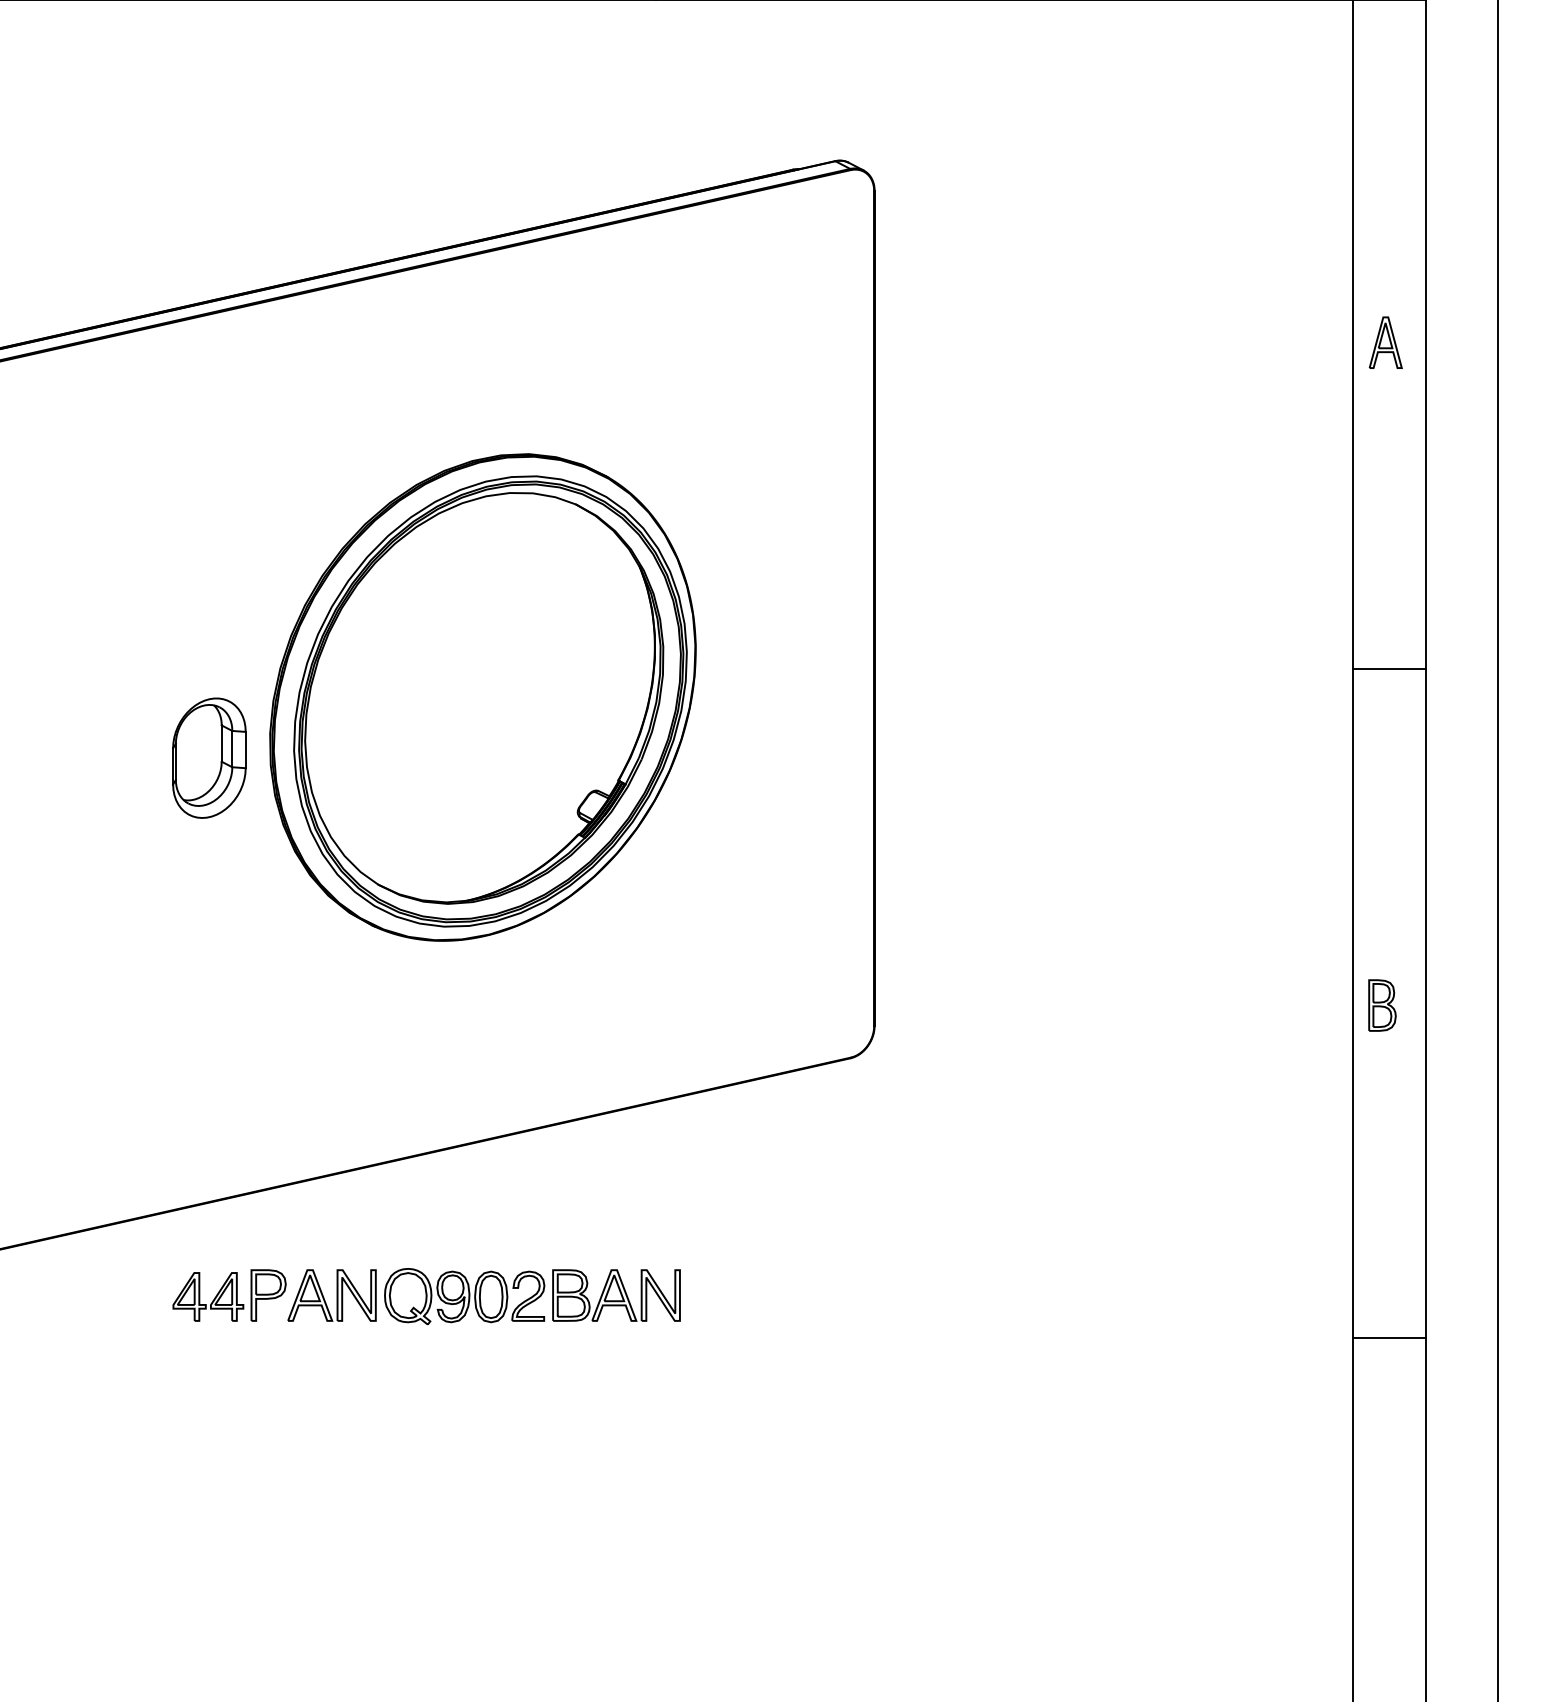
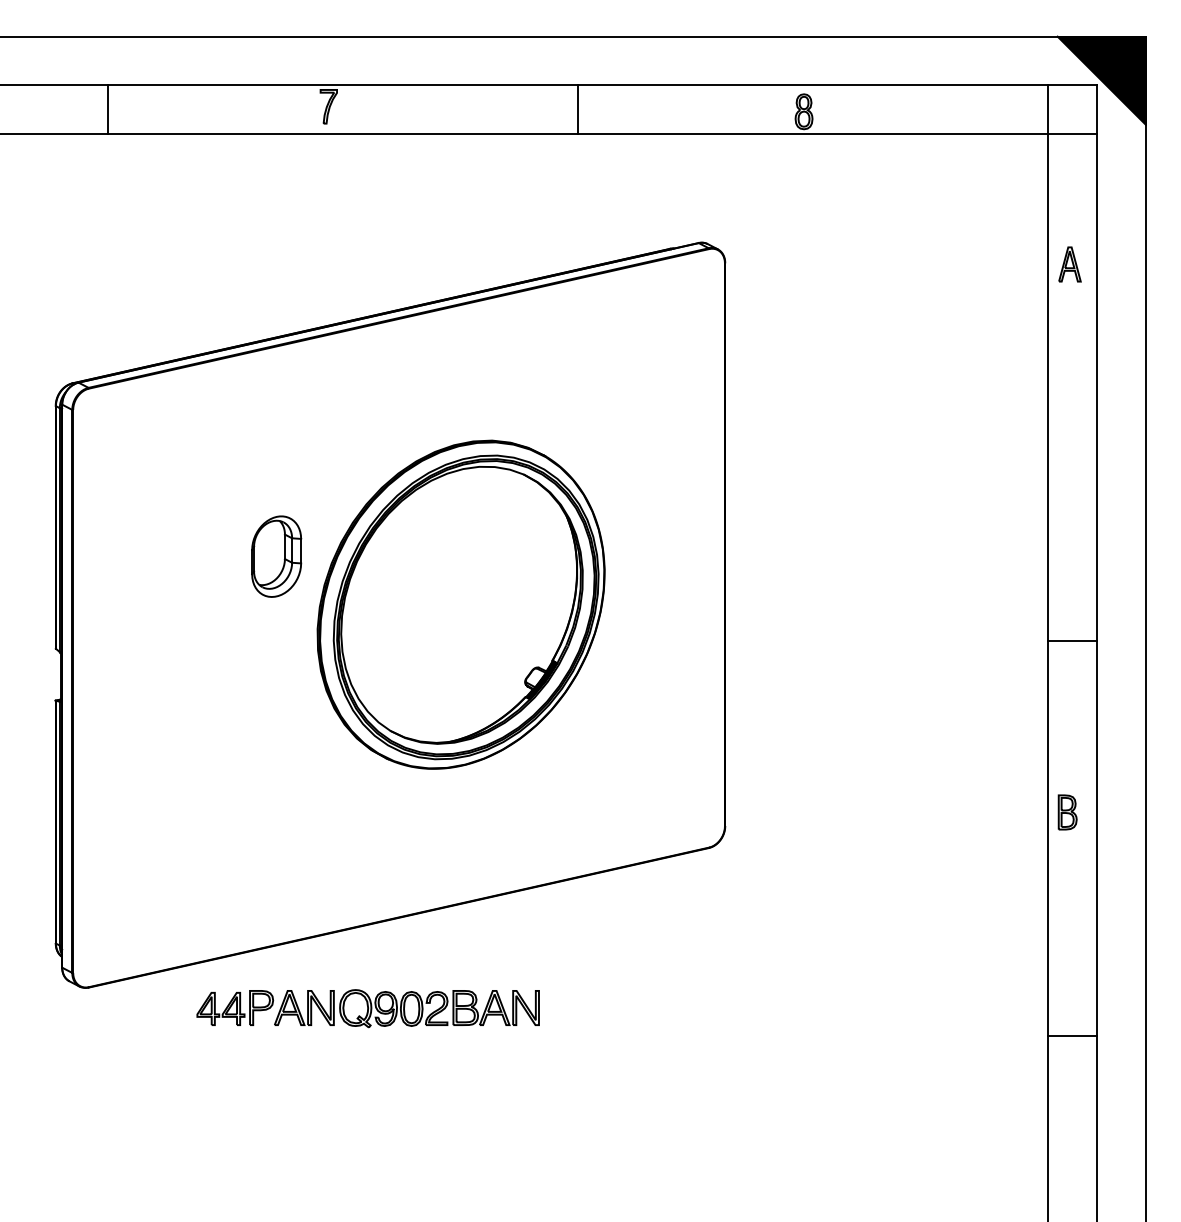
part: (1385, 342) -> (1069, 264), moved
line: (1388, 668) -> (1071, 641), moved
part: (209, 757) -> (276, 556), moved
part: (425, 1296) -> (367, 1008), moved

